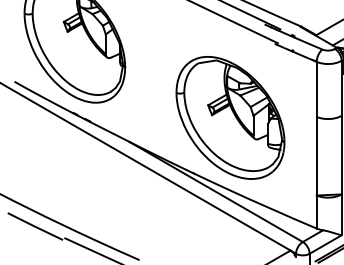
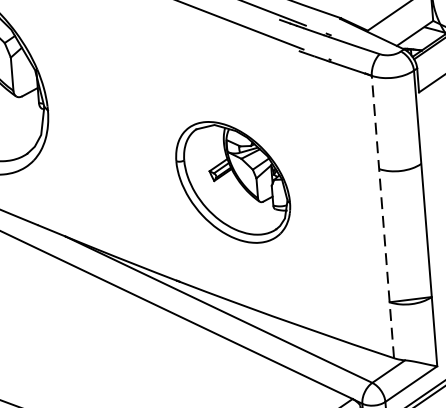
part: (230, 117) -> (233, 181), size x0.6
line: (316, 144) -> (382, 215), solid -> dashed

